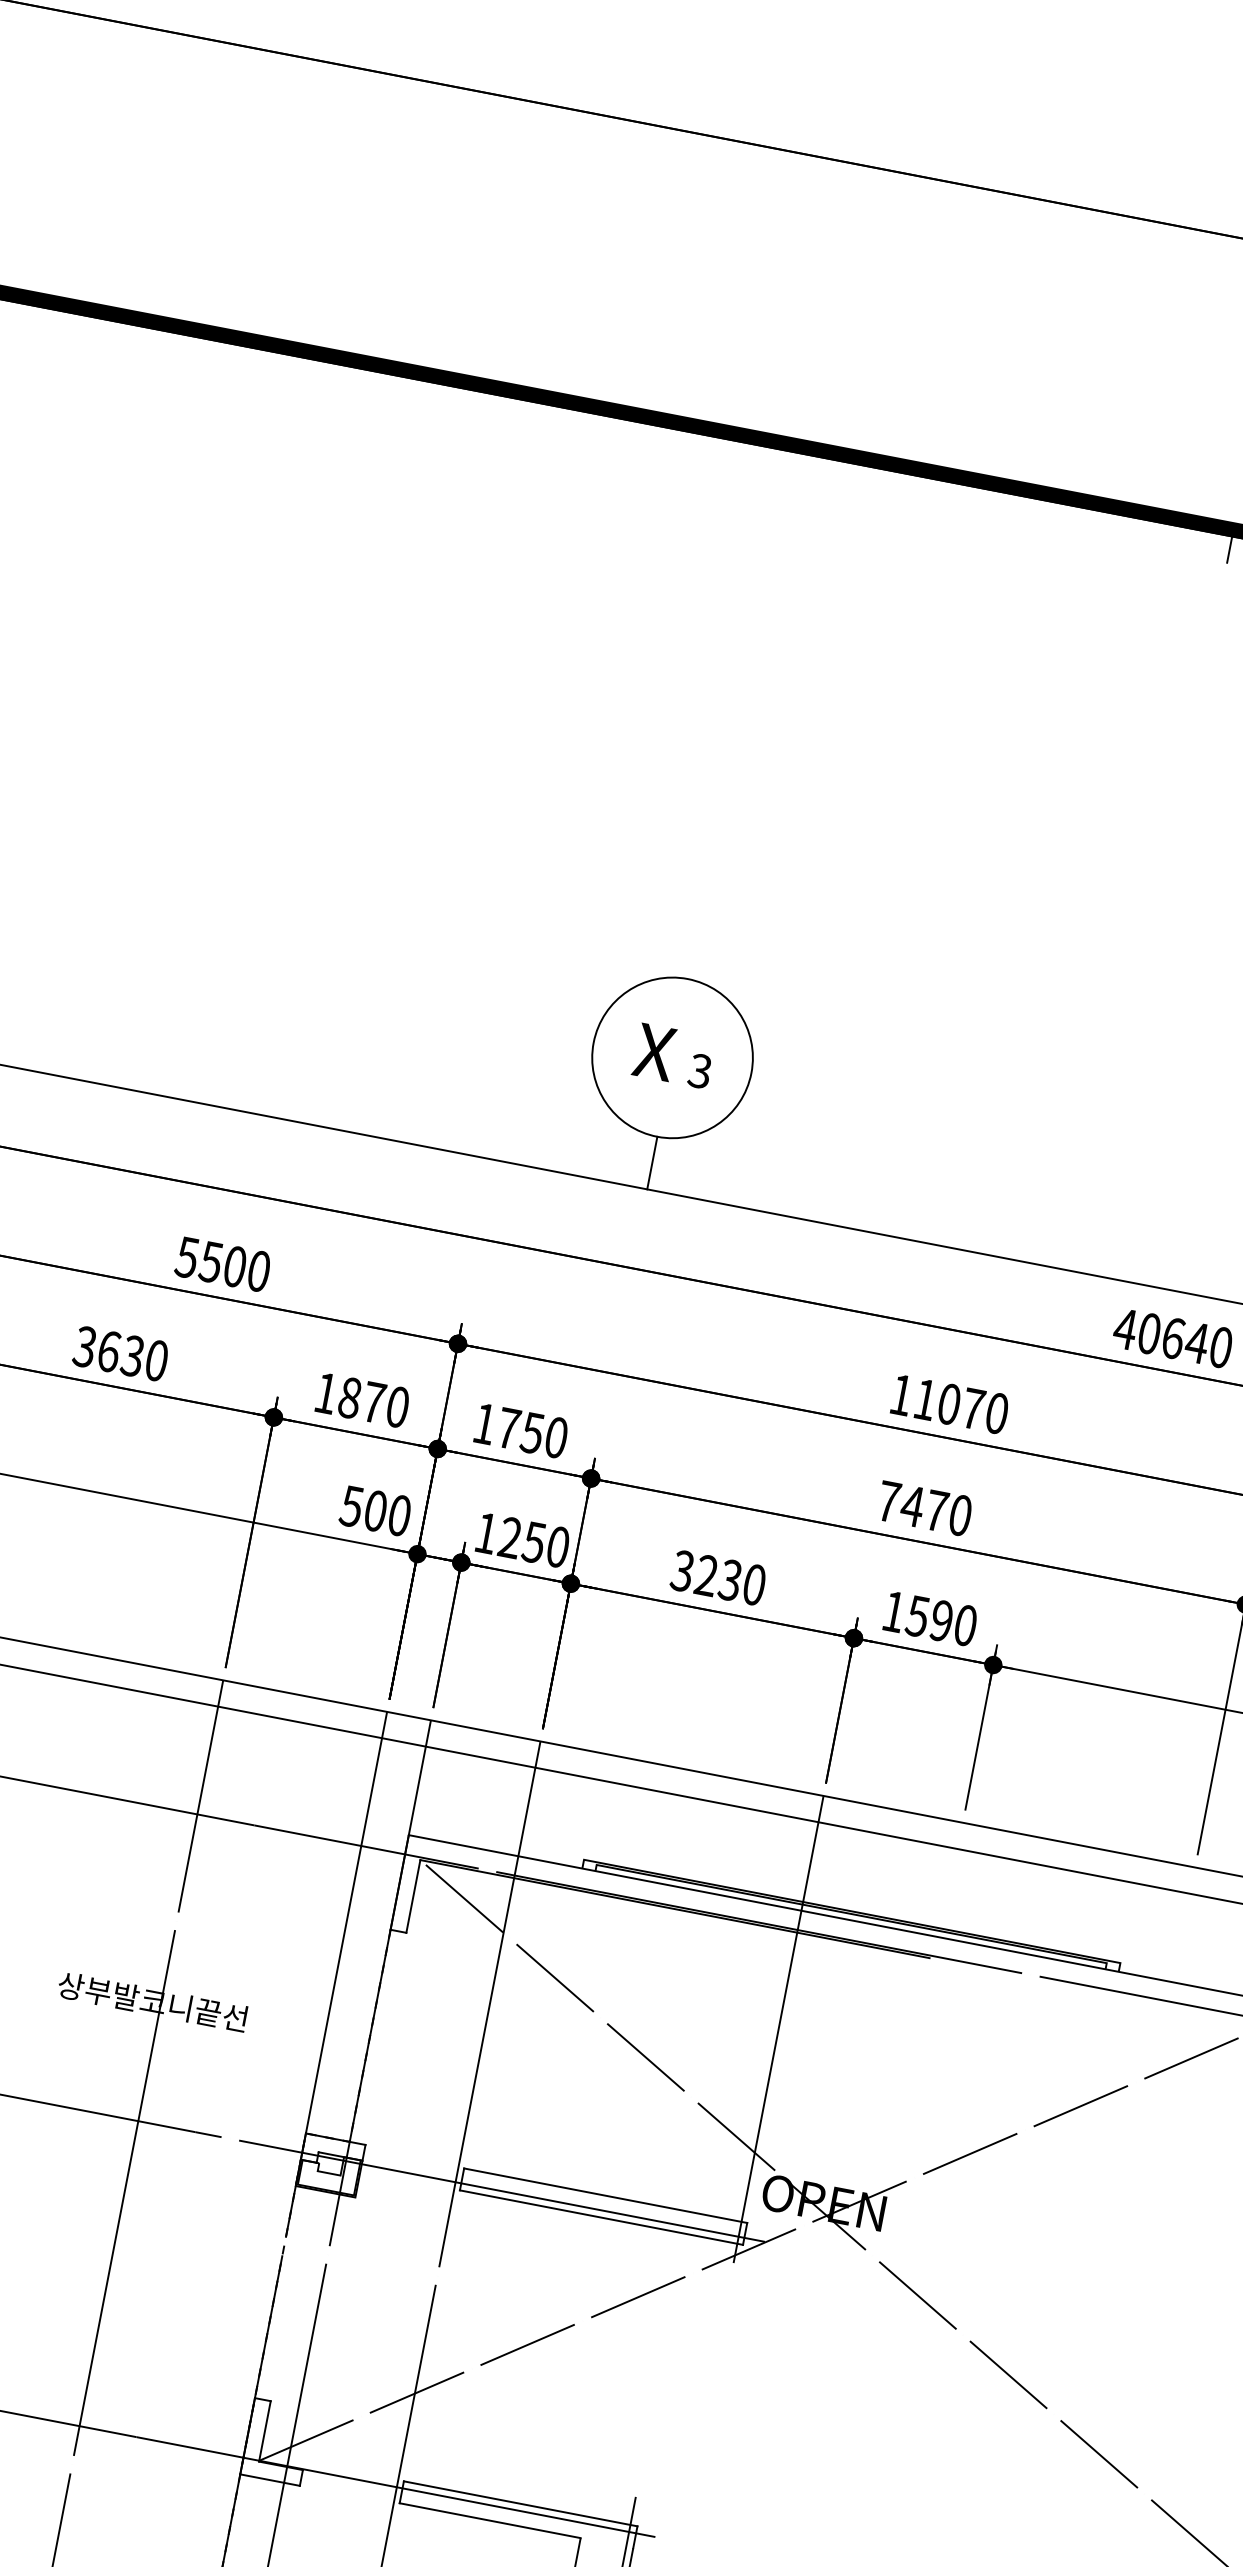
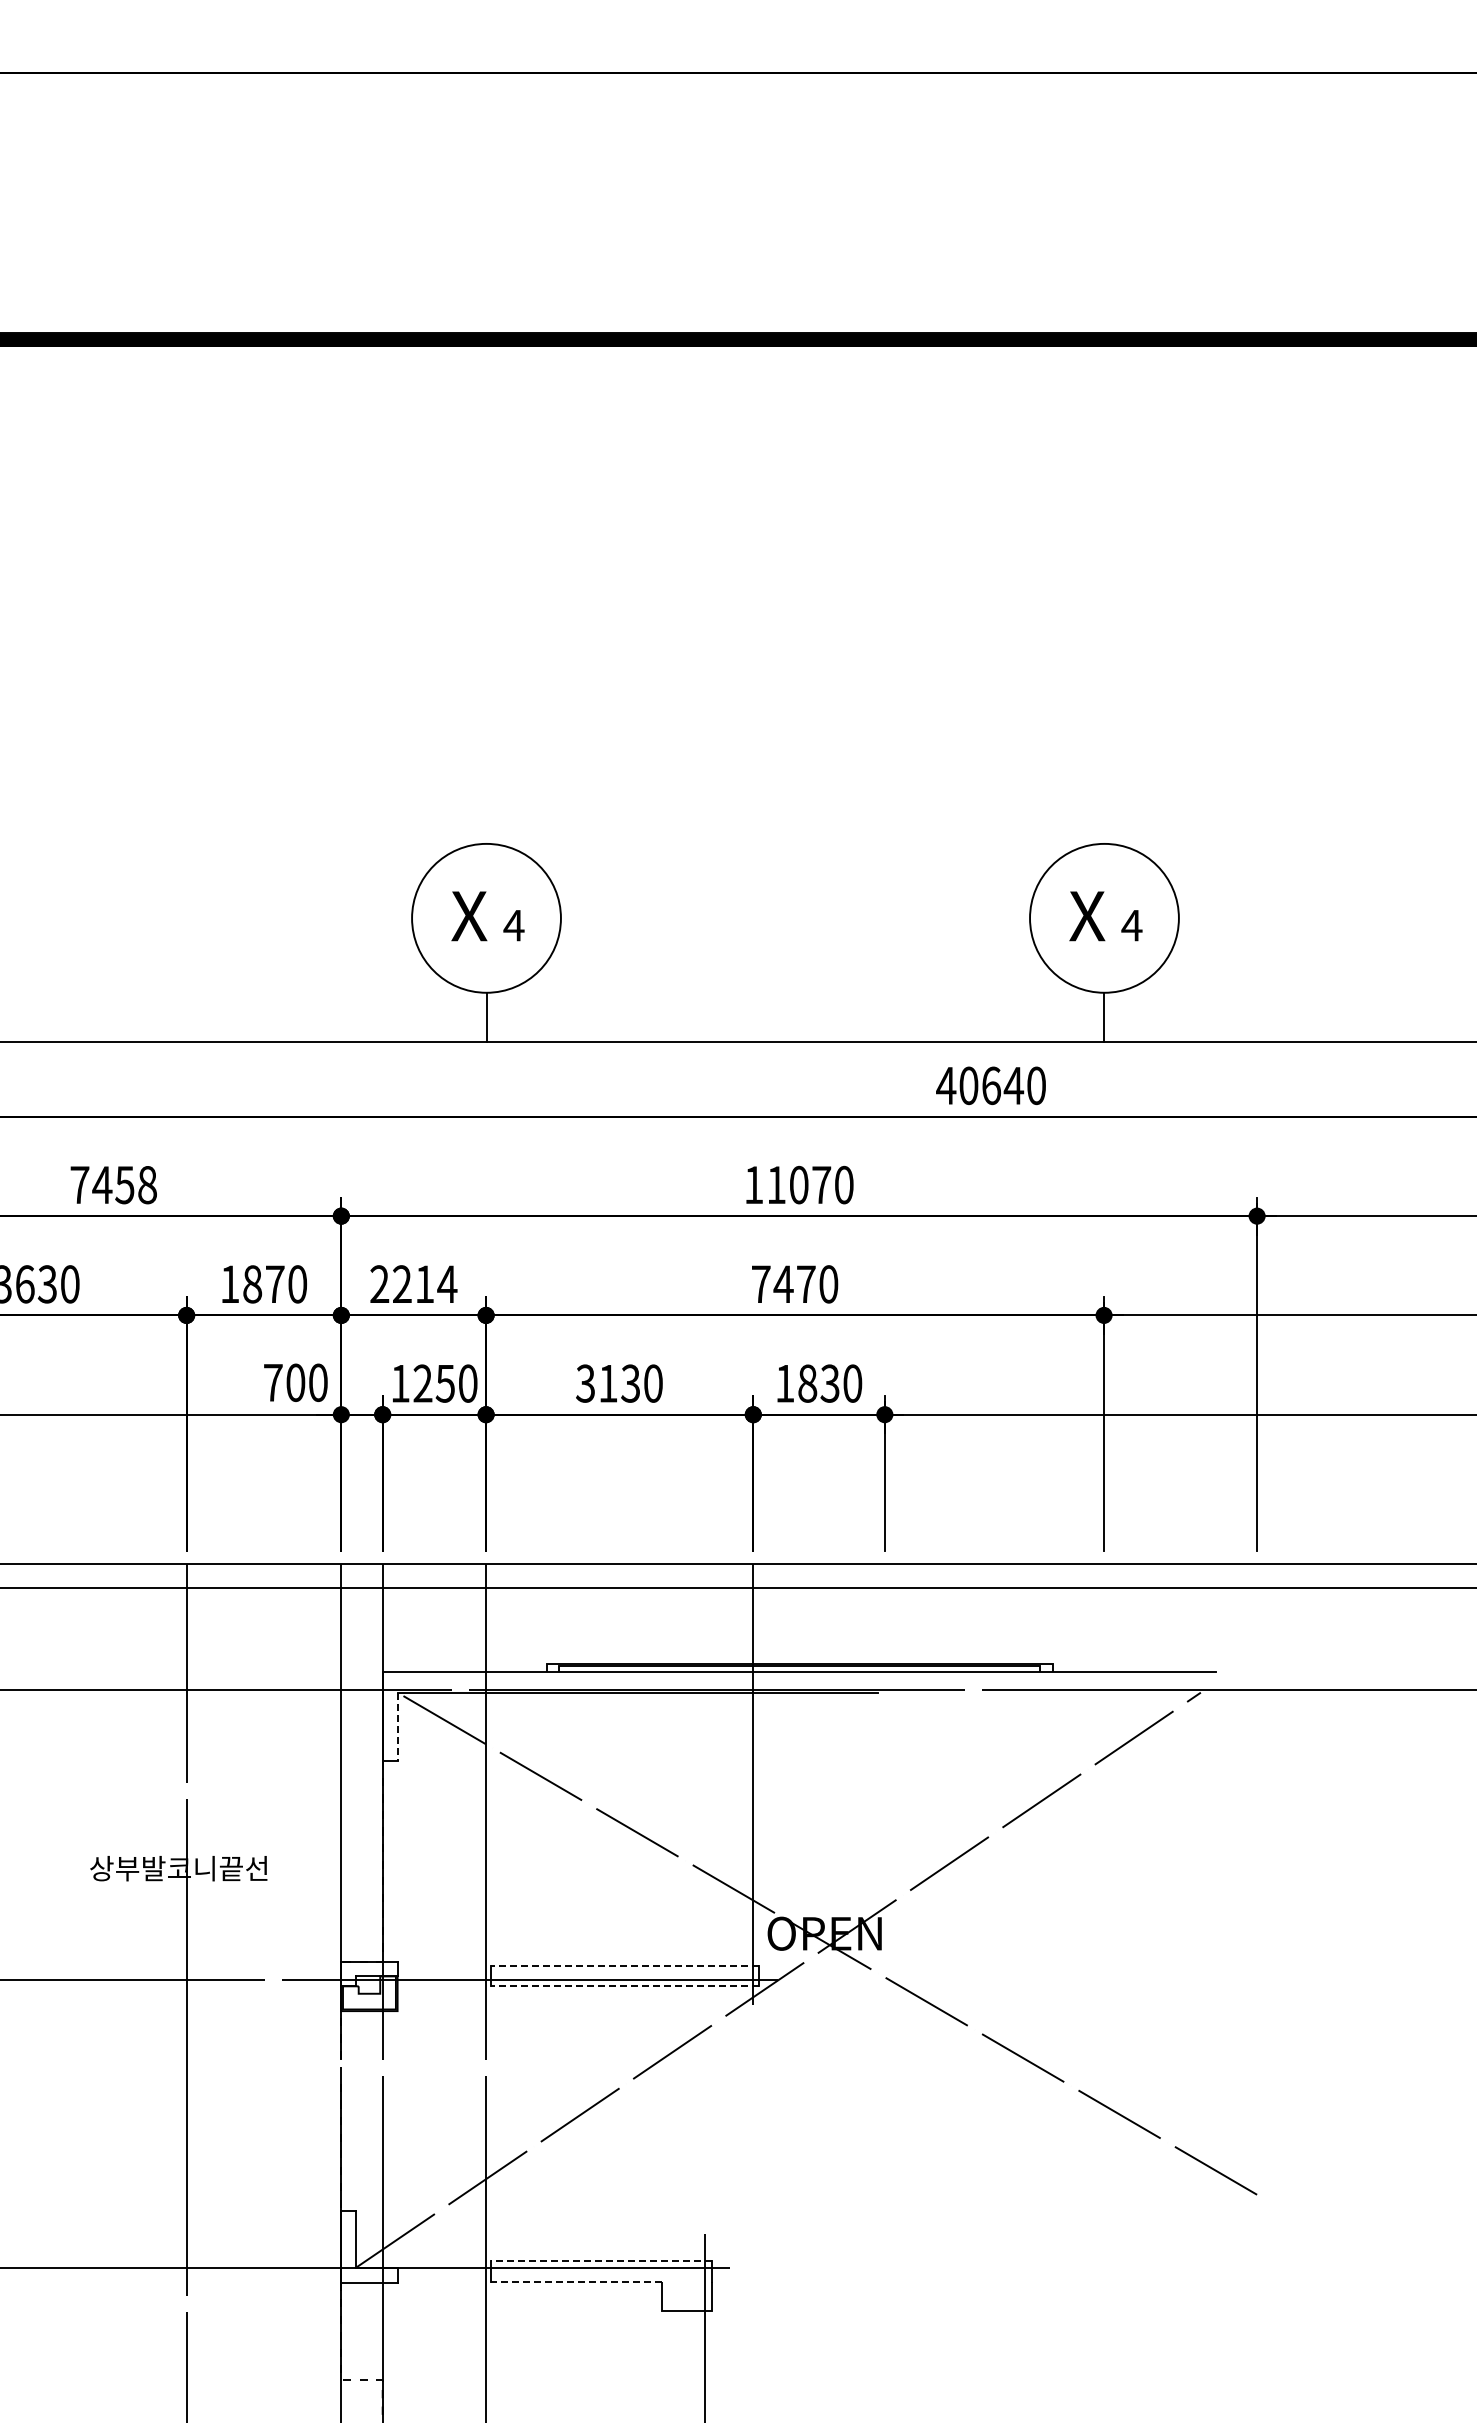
line: (1229, 549) -> (904, 357), removed
text: (699, 1071) -> (513, 925), 3 -> 4
text: (223, 1263) -> (113, 1184), 5500 -> 7458
text: (520, 1430) -> (413, 1284), 1750 -> 2214
text: (350, 1507) -> (272, 1383), 500 -> 700
text: (706, 1575) -> (608, 1383), 3230 -> 3130
text: (929, 1618) -> (818, 1383), 1590 -> 1830
line: (413, 1897) -> (397, 1727), solid -> dashed
line: (606, 2195) -> (625, 1965), solid -> dashed
line: (601, 2217) -> (625, 1986), solid -> dashed
line: (520, 2503) -> (601, 2260), solid -> dashed
line: (489, 2520) -> (576, 2281), solid -> dashed

